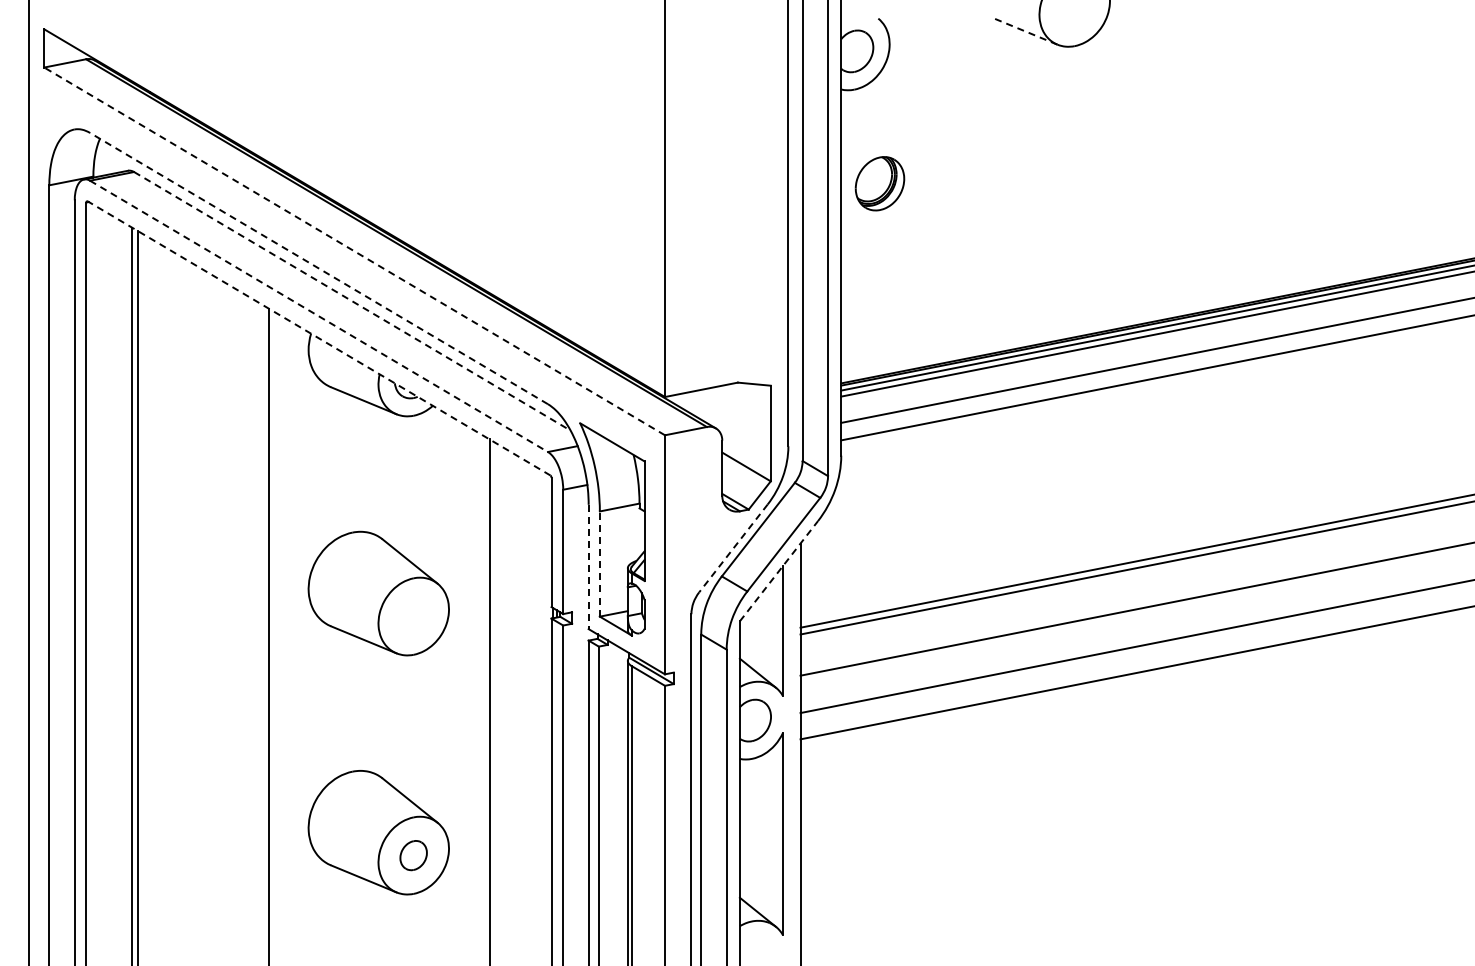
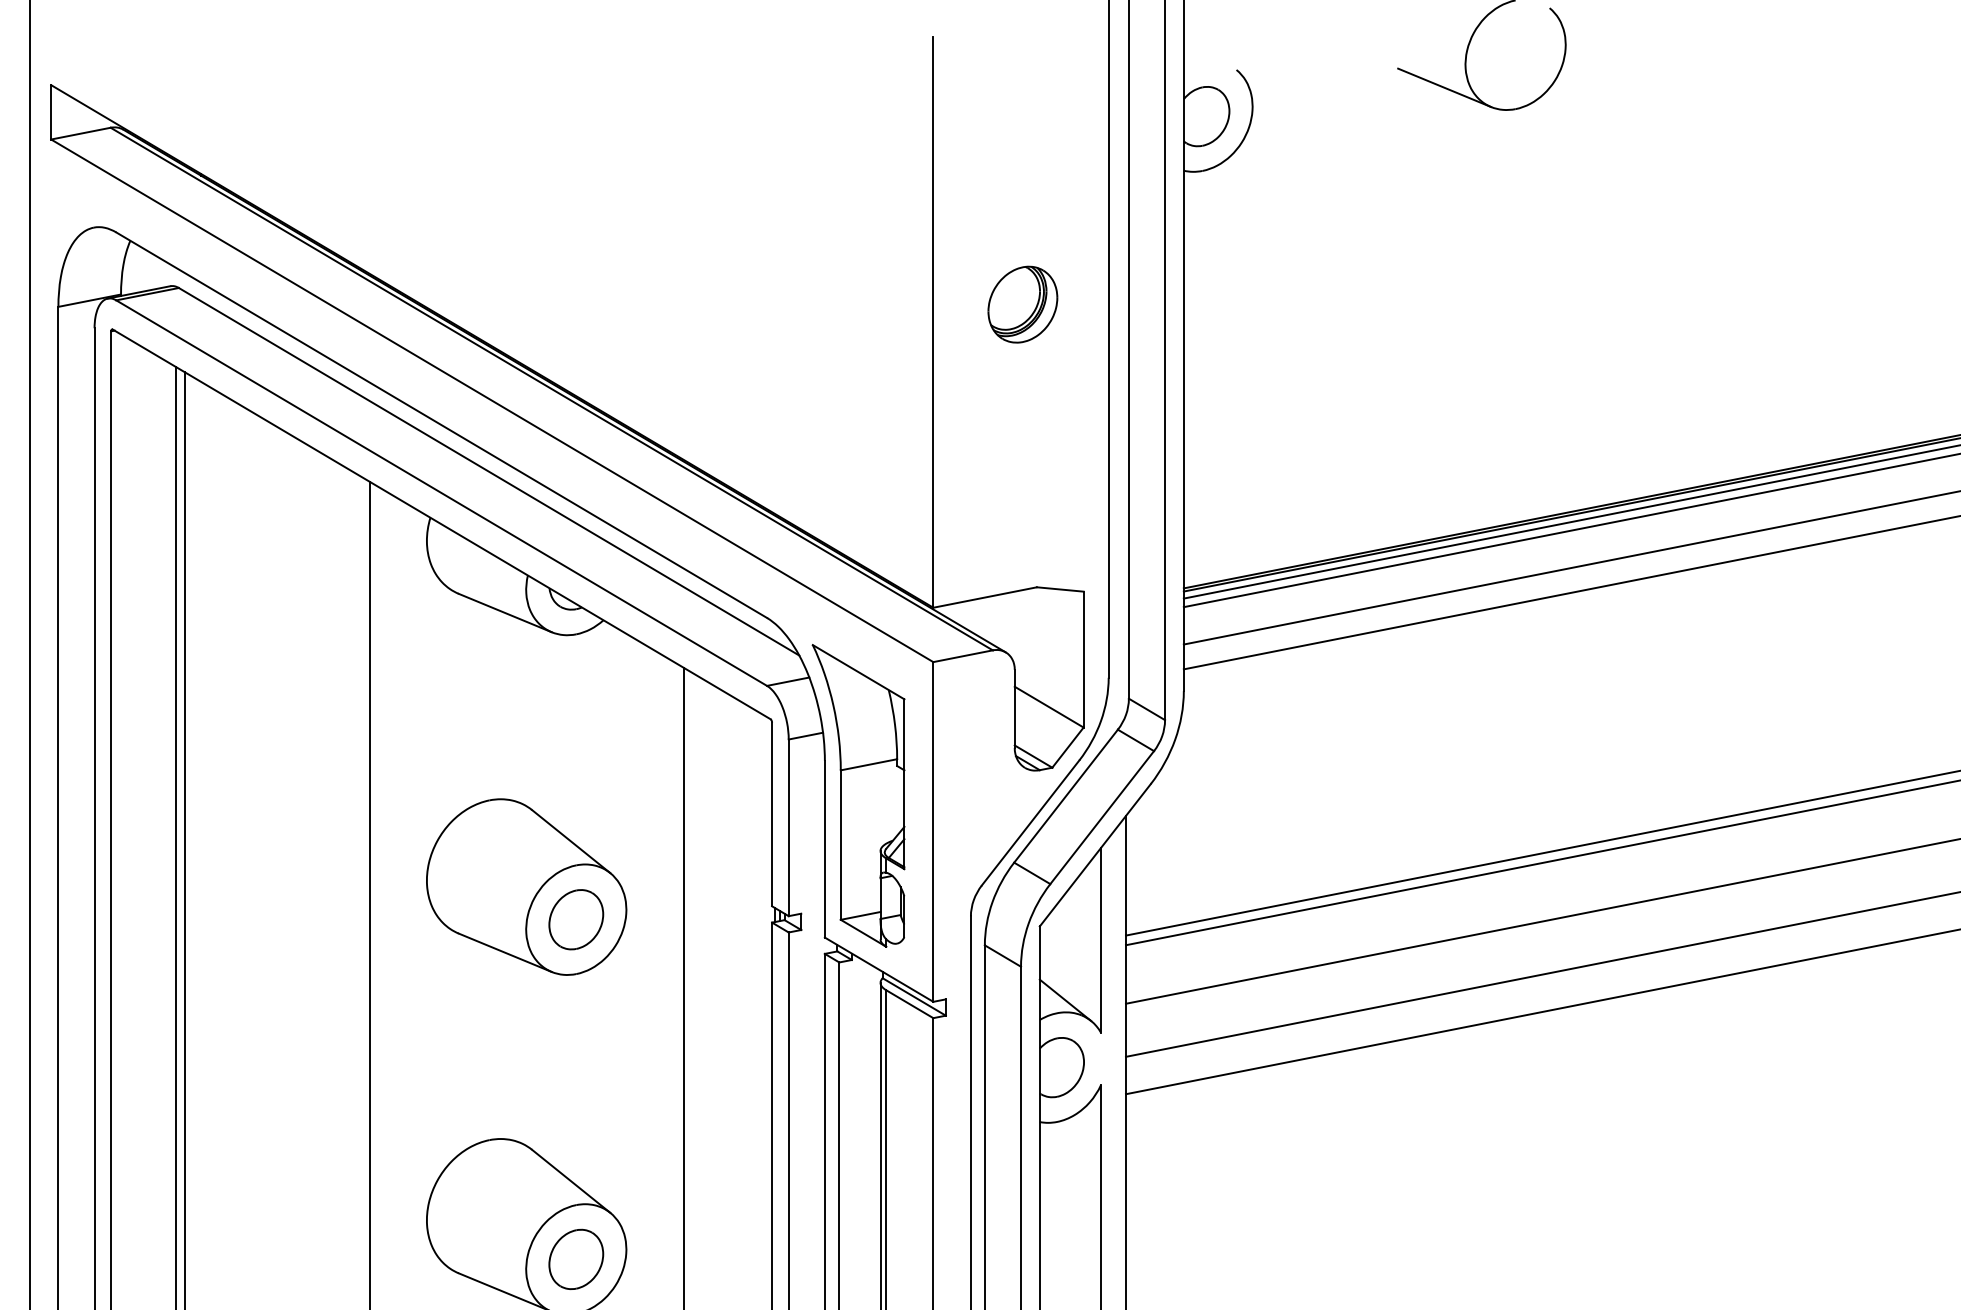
line: (1024, 30) -> (1444, 86), dashed -> solid
part: (879, 183) -> (1022, 304), moved
line: (354, 251) -> (492, 400), dashed -> solid
line: (318, 268) -> (440, 425), dashed -> solid
line: (352, 301) -> (489, 471), dashed -> solid
line: (319, 316) -> (442, 493), dashed -> solid
line: (318, 338) -> (440, 524), dashed -> solid
line: (733, 548) -> (1030, 823), dashed -> solid
line: (599, 564) -> (840, 845), dashed -> solid
line: (588, 567) -> (824, 850), dashed -> solid
line: (778, 571) -> (1094, 855), dashed -> solid
part: (413, 616) -> (575, 919), added
part: (413, 855) -> (575, 1259), size x1.43

